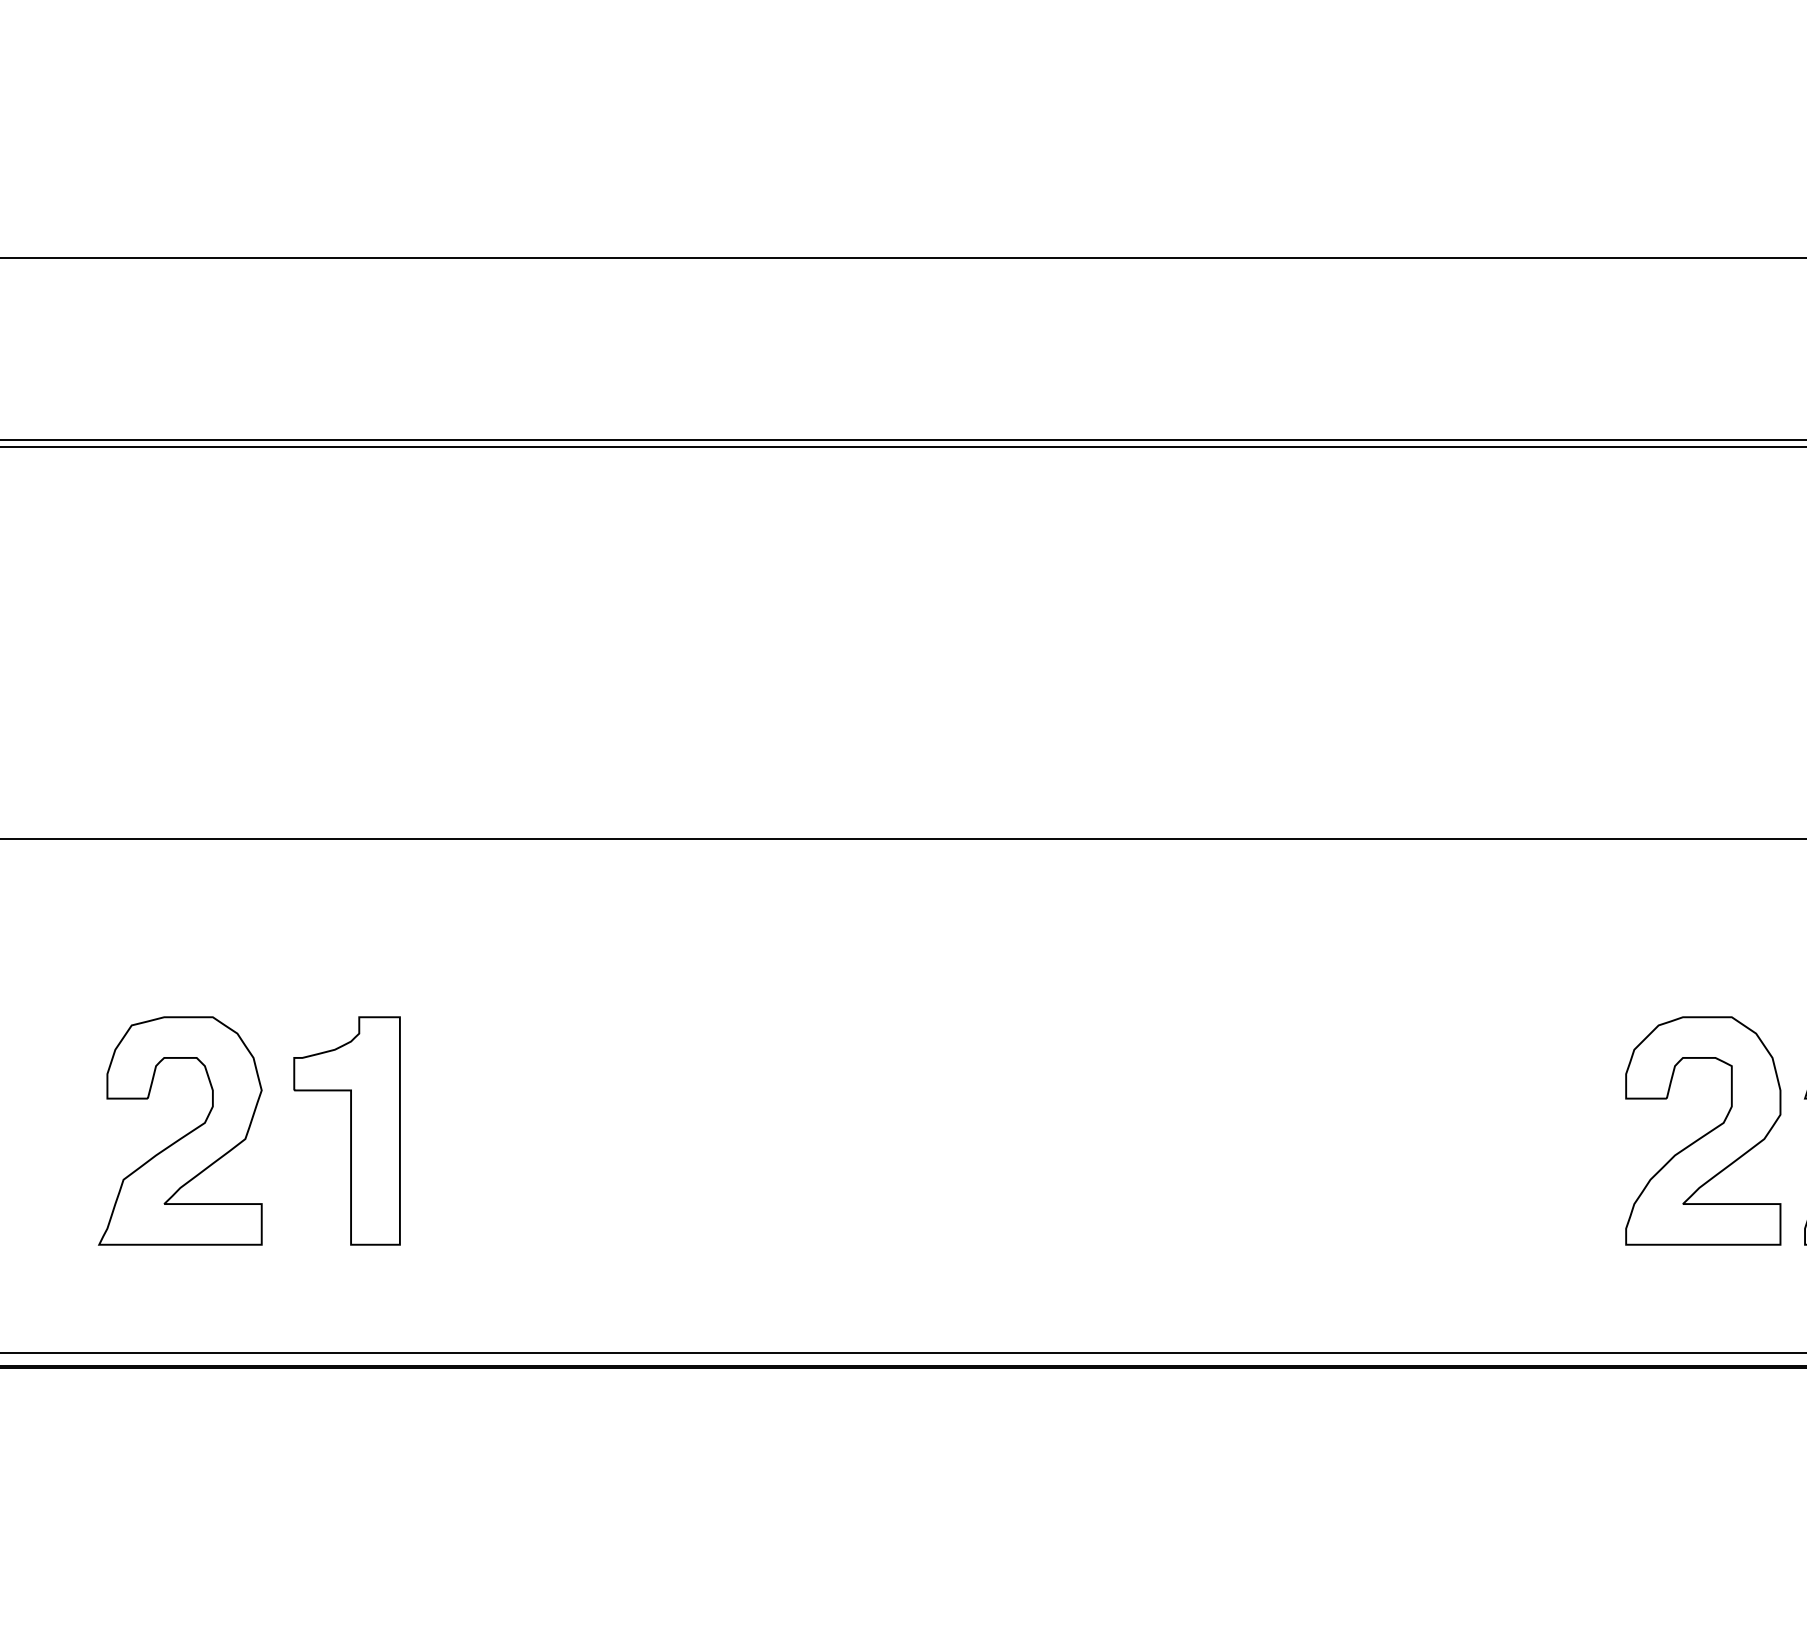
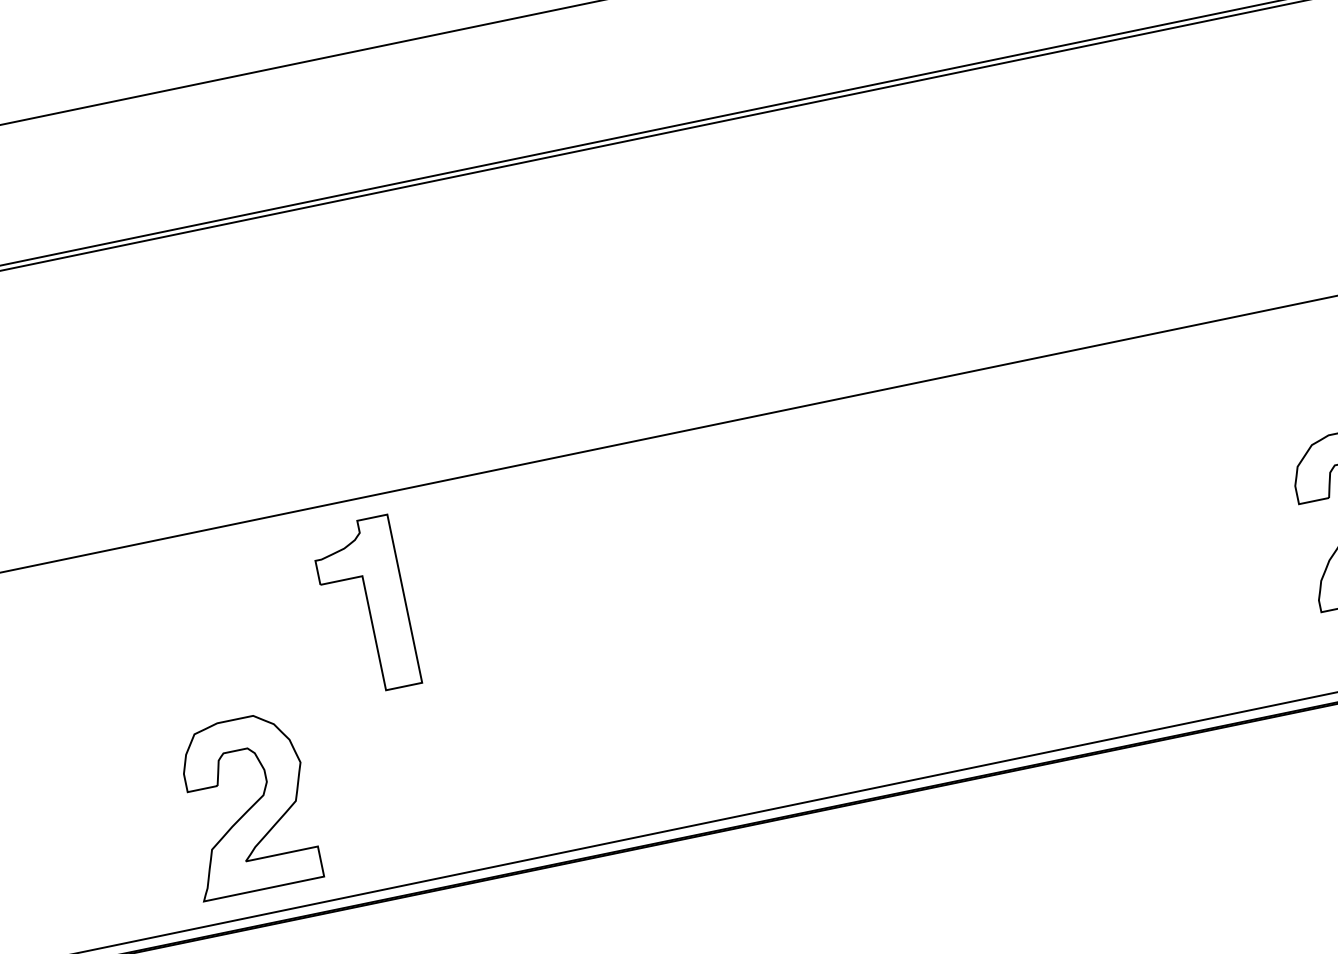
part: (180, 1130) -> (246, 804), moved
part: (346, 1130) -> (365, 606), moved

